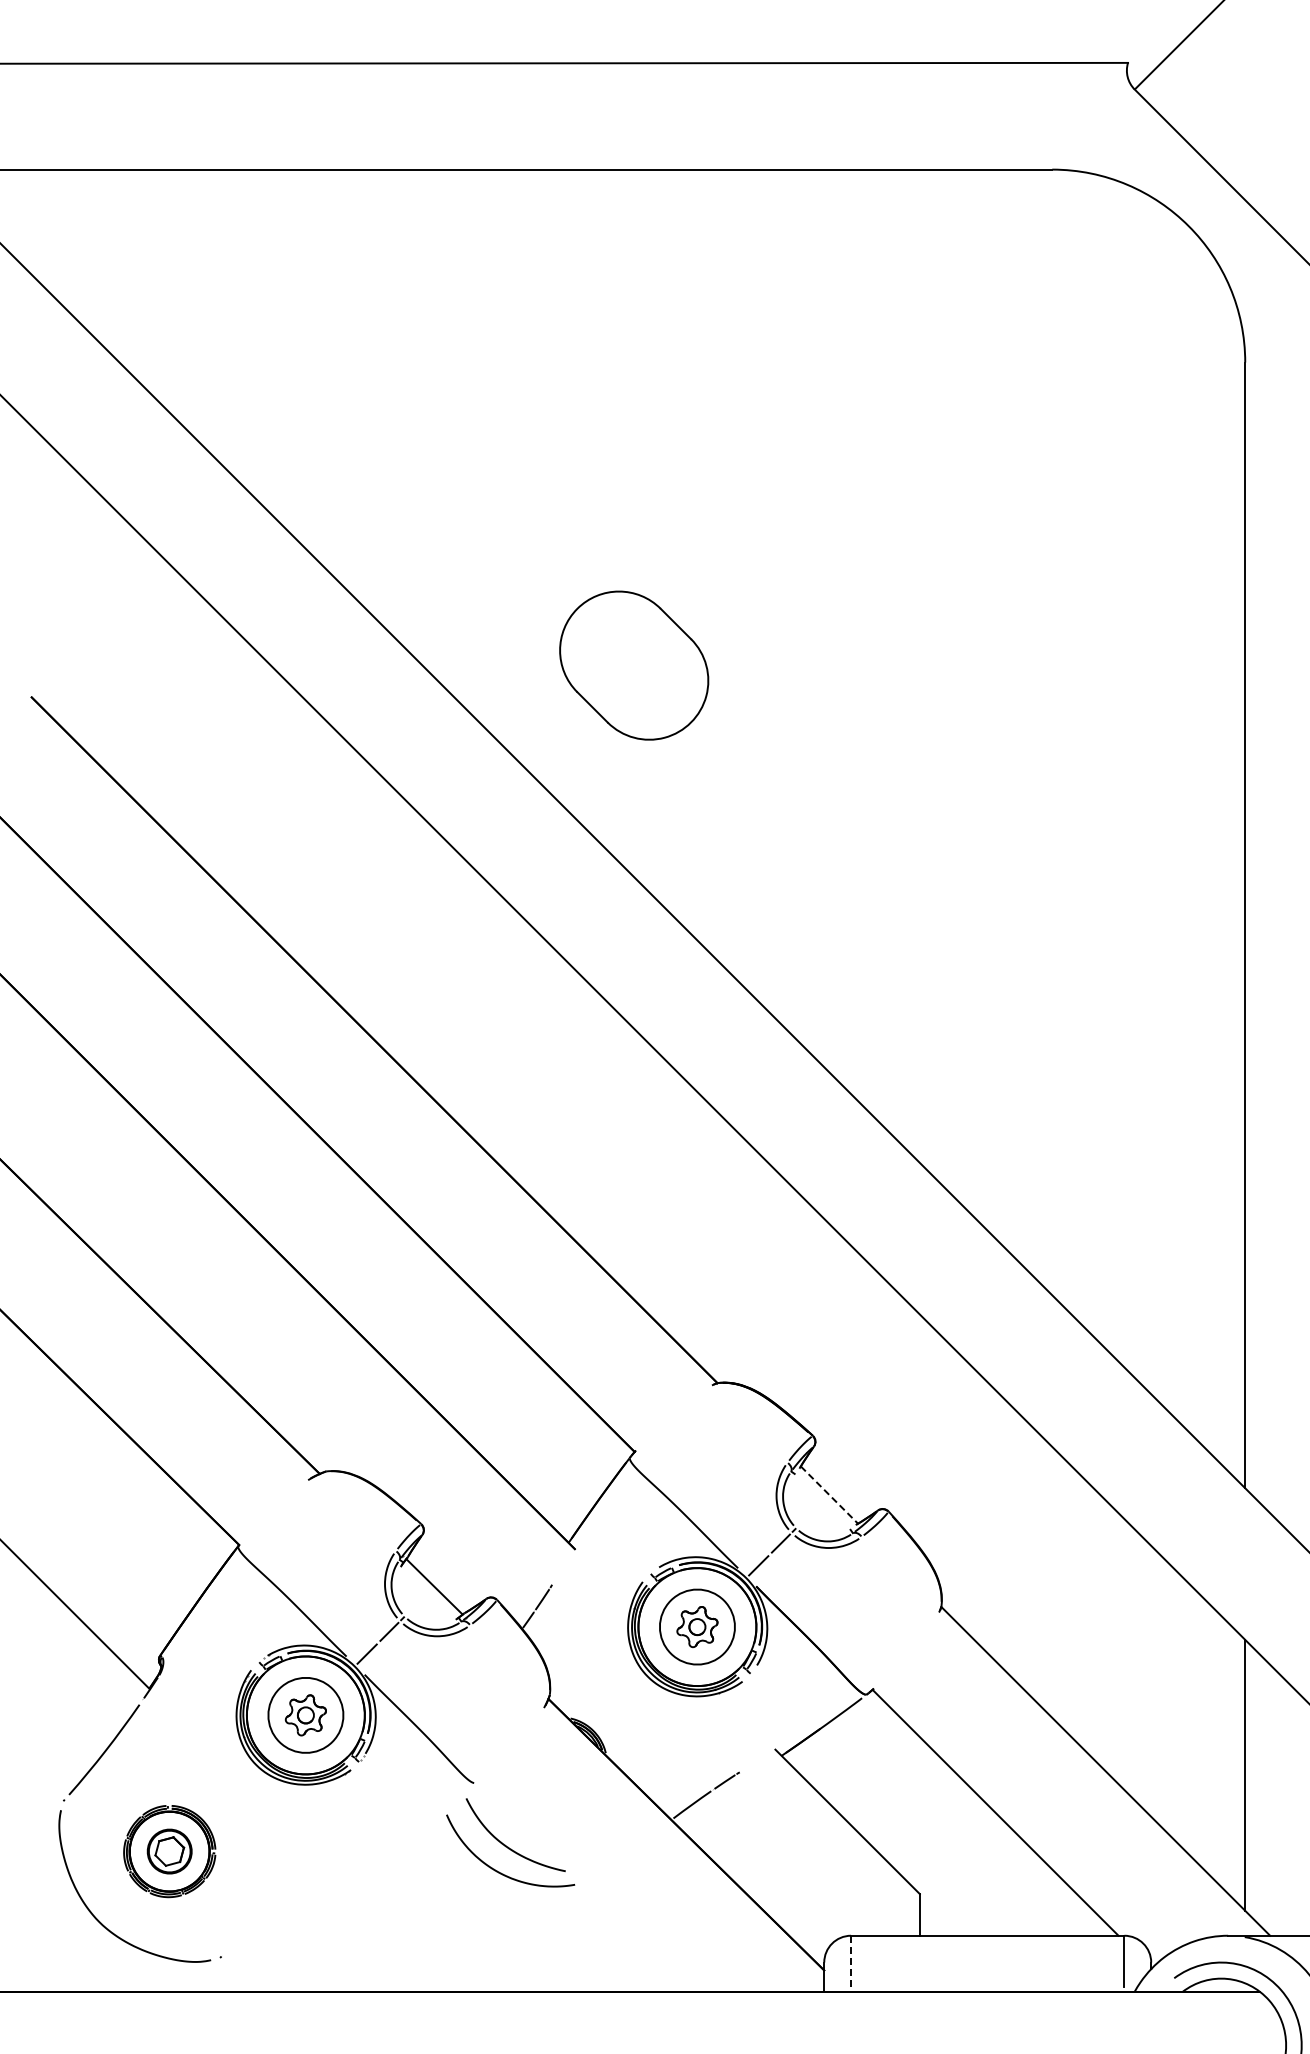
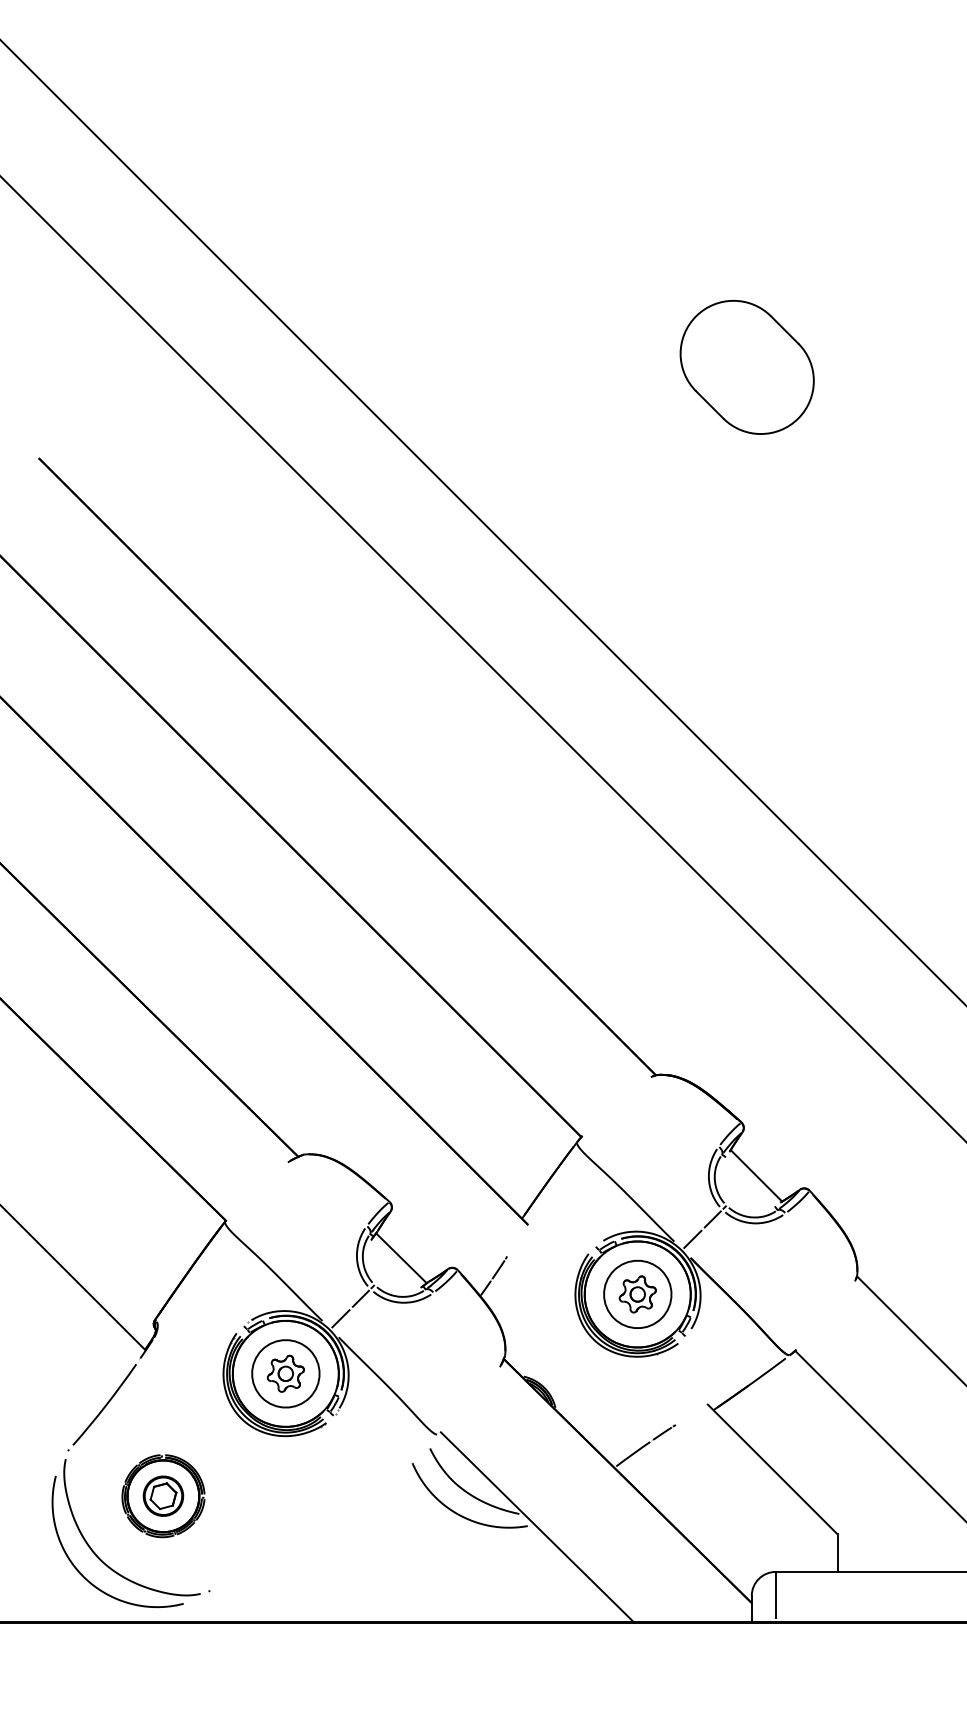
part: (634, 665) -> (747, 367), moved
line: (829, 1495) -> (756, 1176), dashed -> solid
line: (585, 1886) -> (537, 1527), added
curve: (75, 1933) -> (78, 1569), added
line: (851, 1961) -> (776, 1595), dashed -> solid

